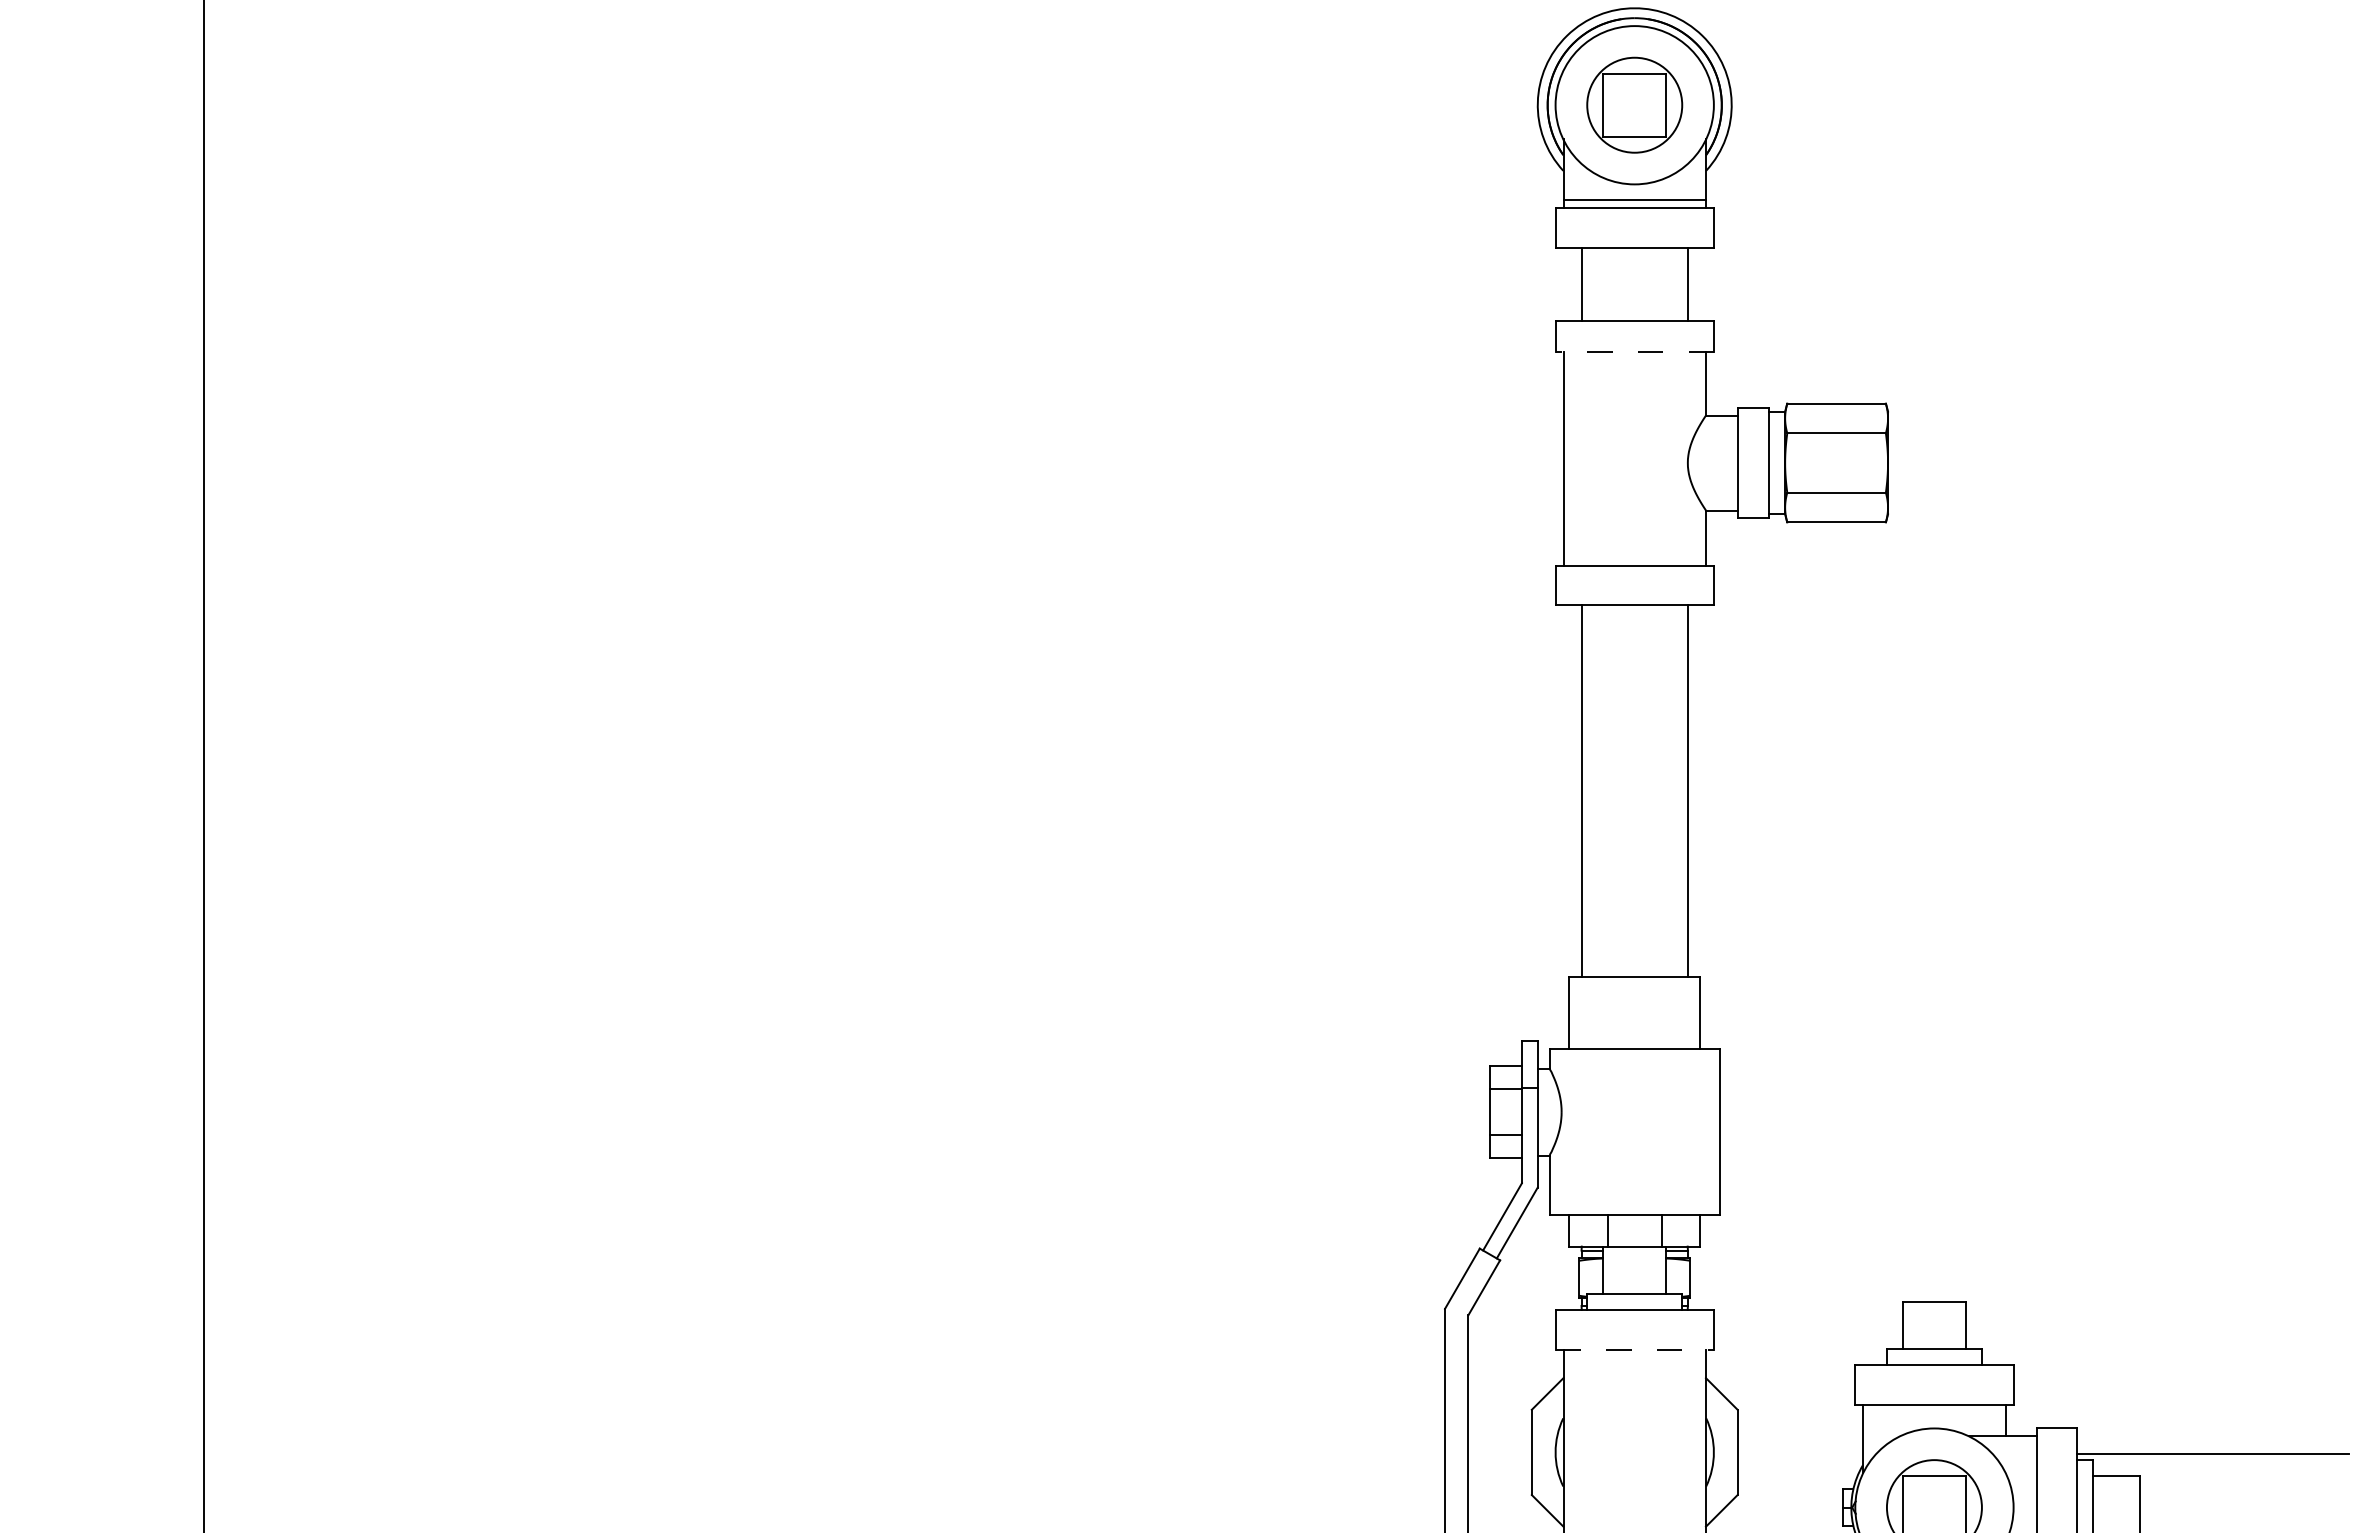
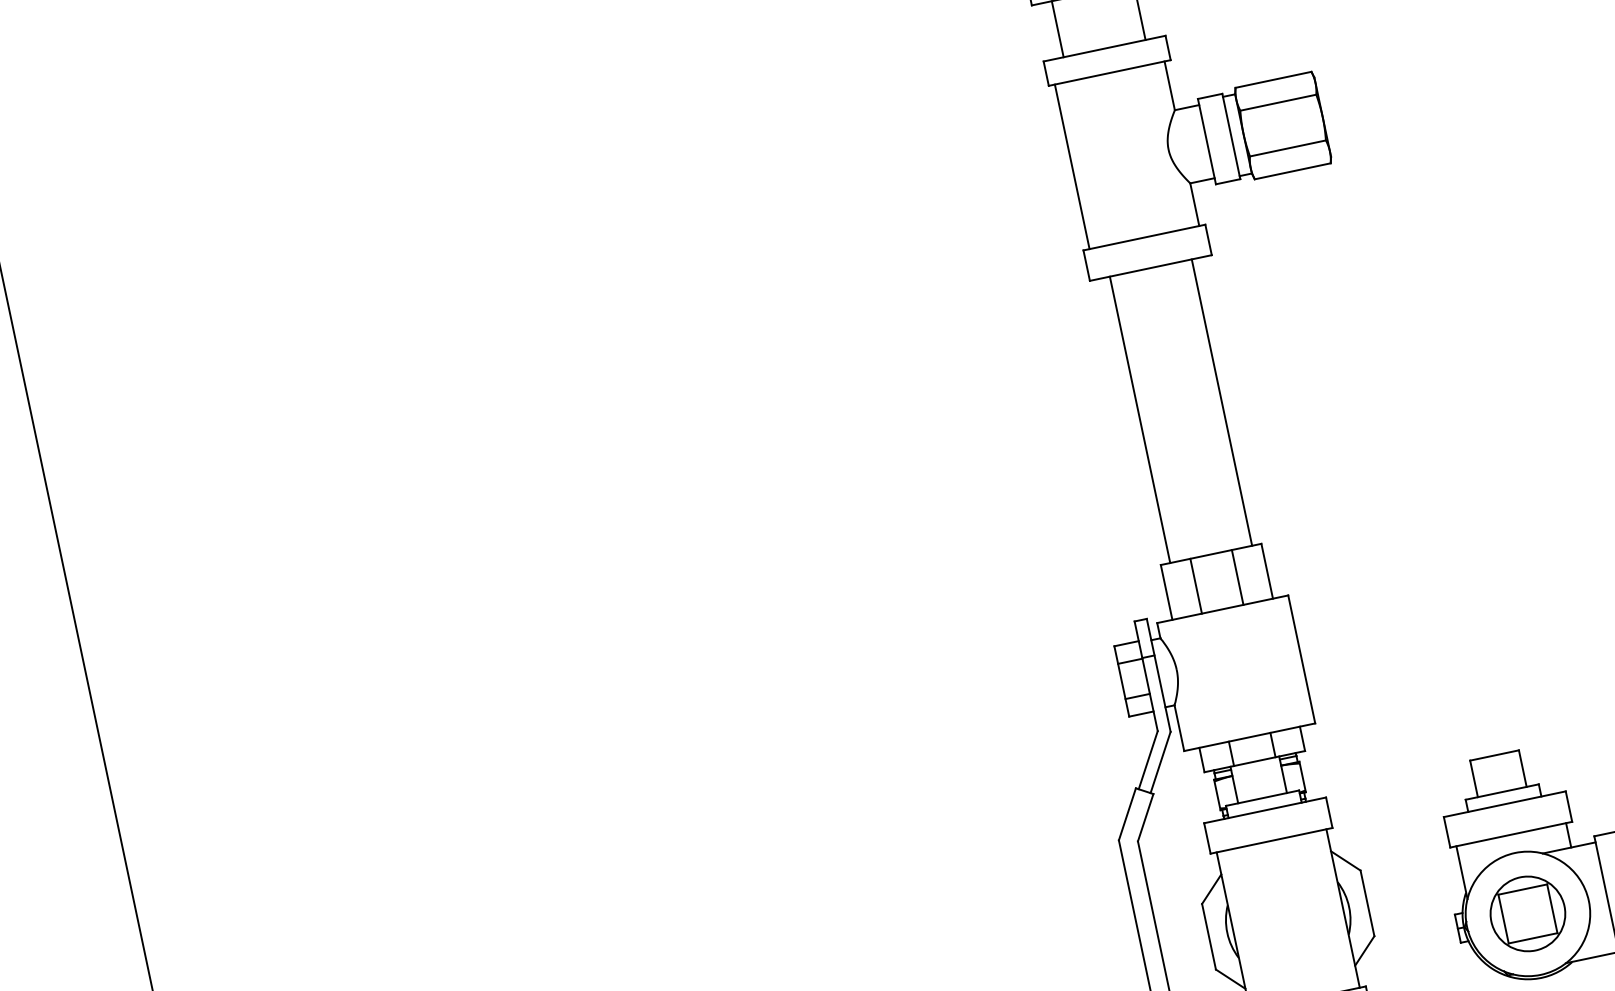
line: (1634, 352) -> (1109, 73), dashed -> solid
line: (1607, 1012) -> (1195, 585), added
line: (1661, 1012) -> (1237, 577), added
line: (1635, 1349) -> (1272, 840), dashed -> solid

